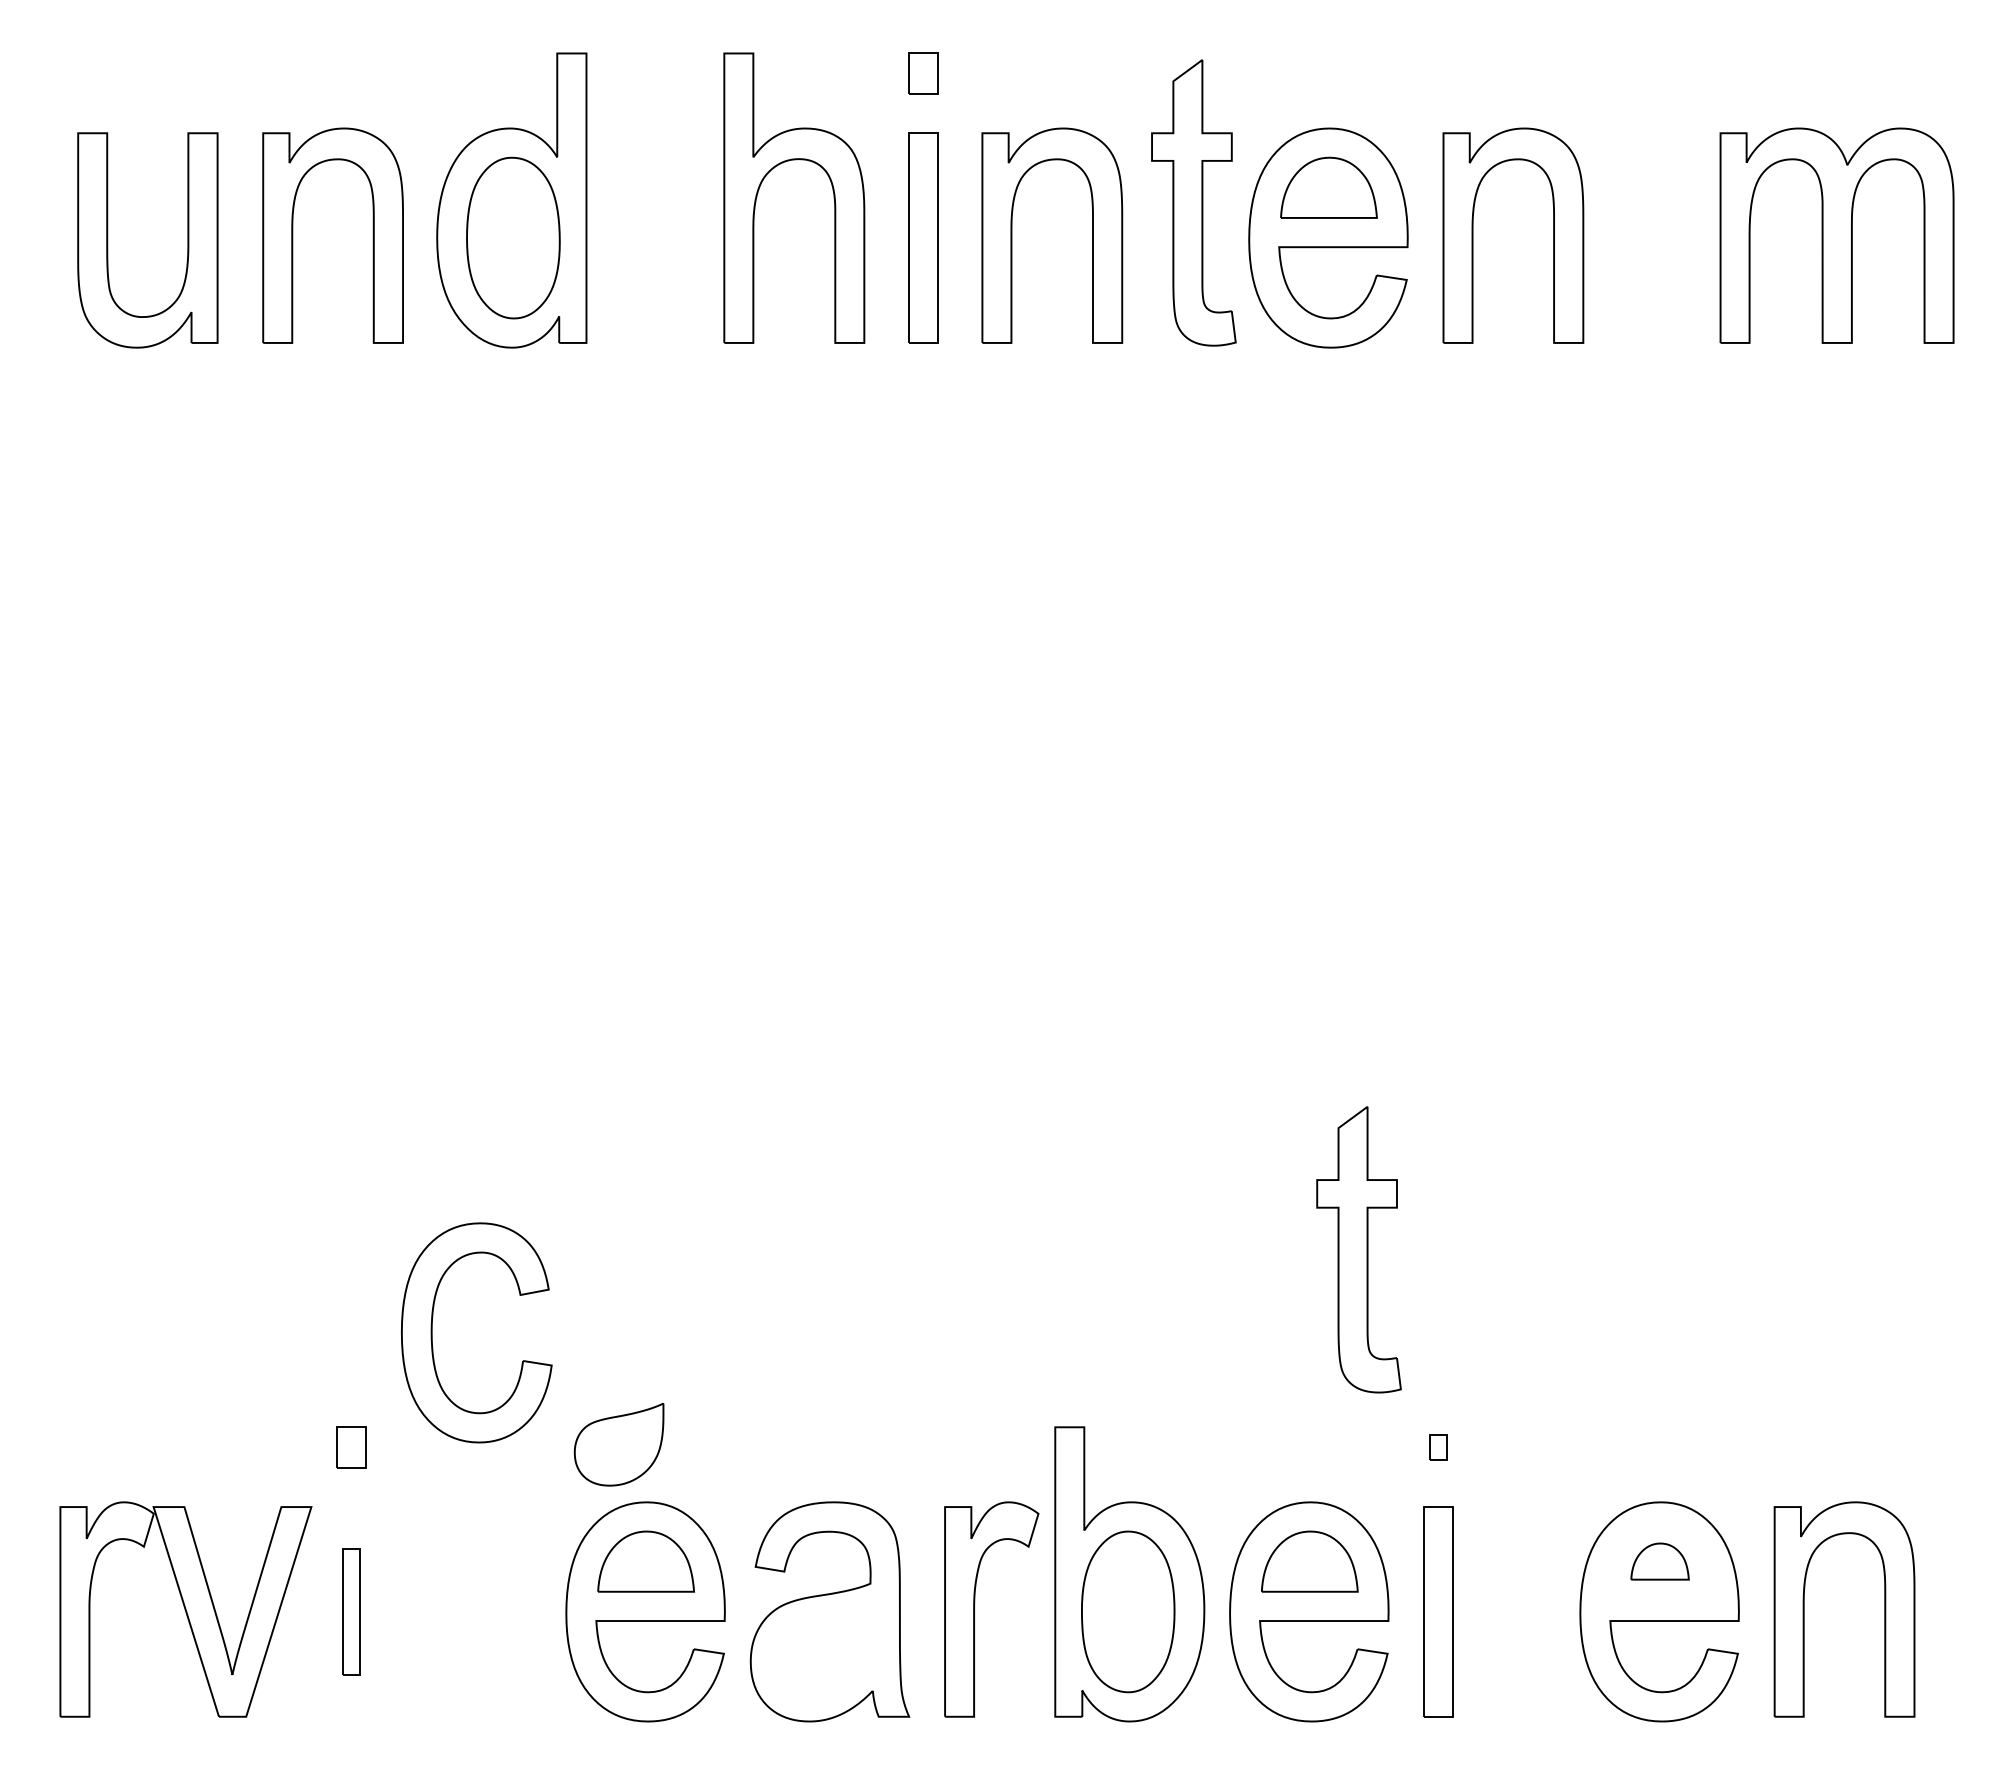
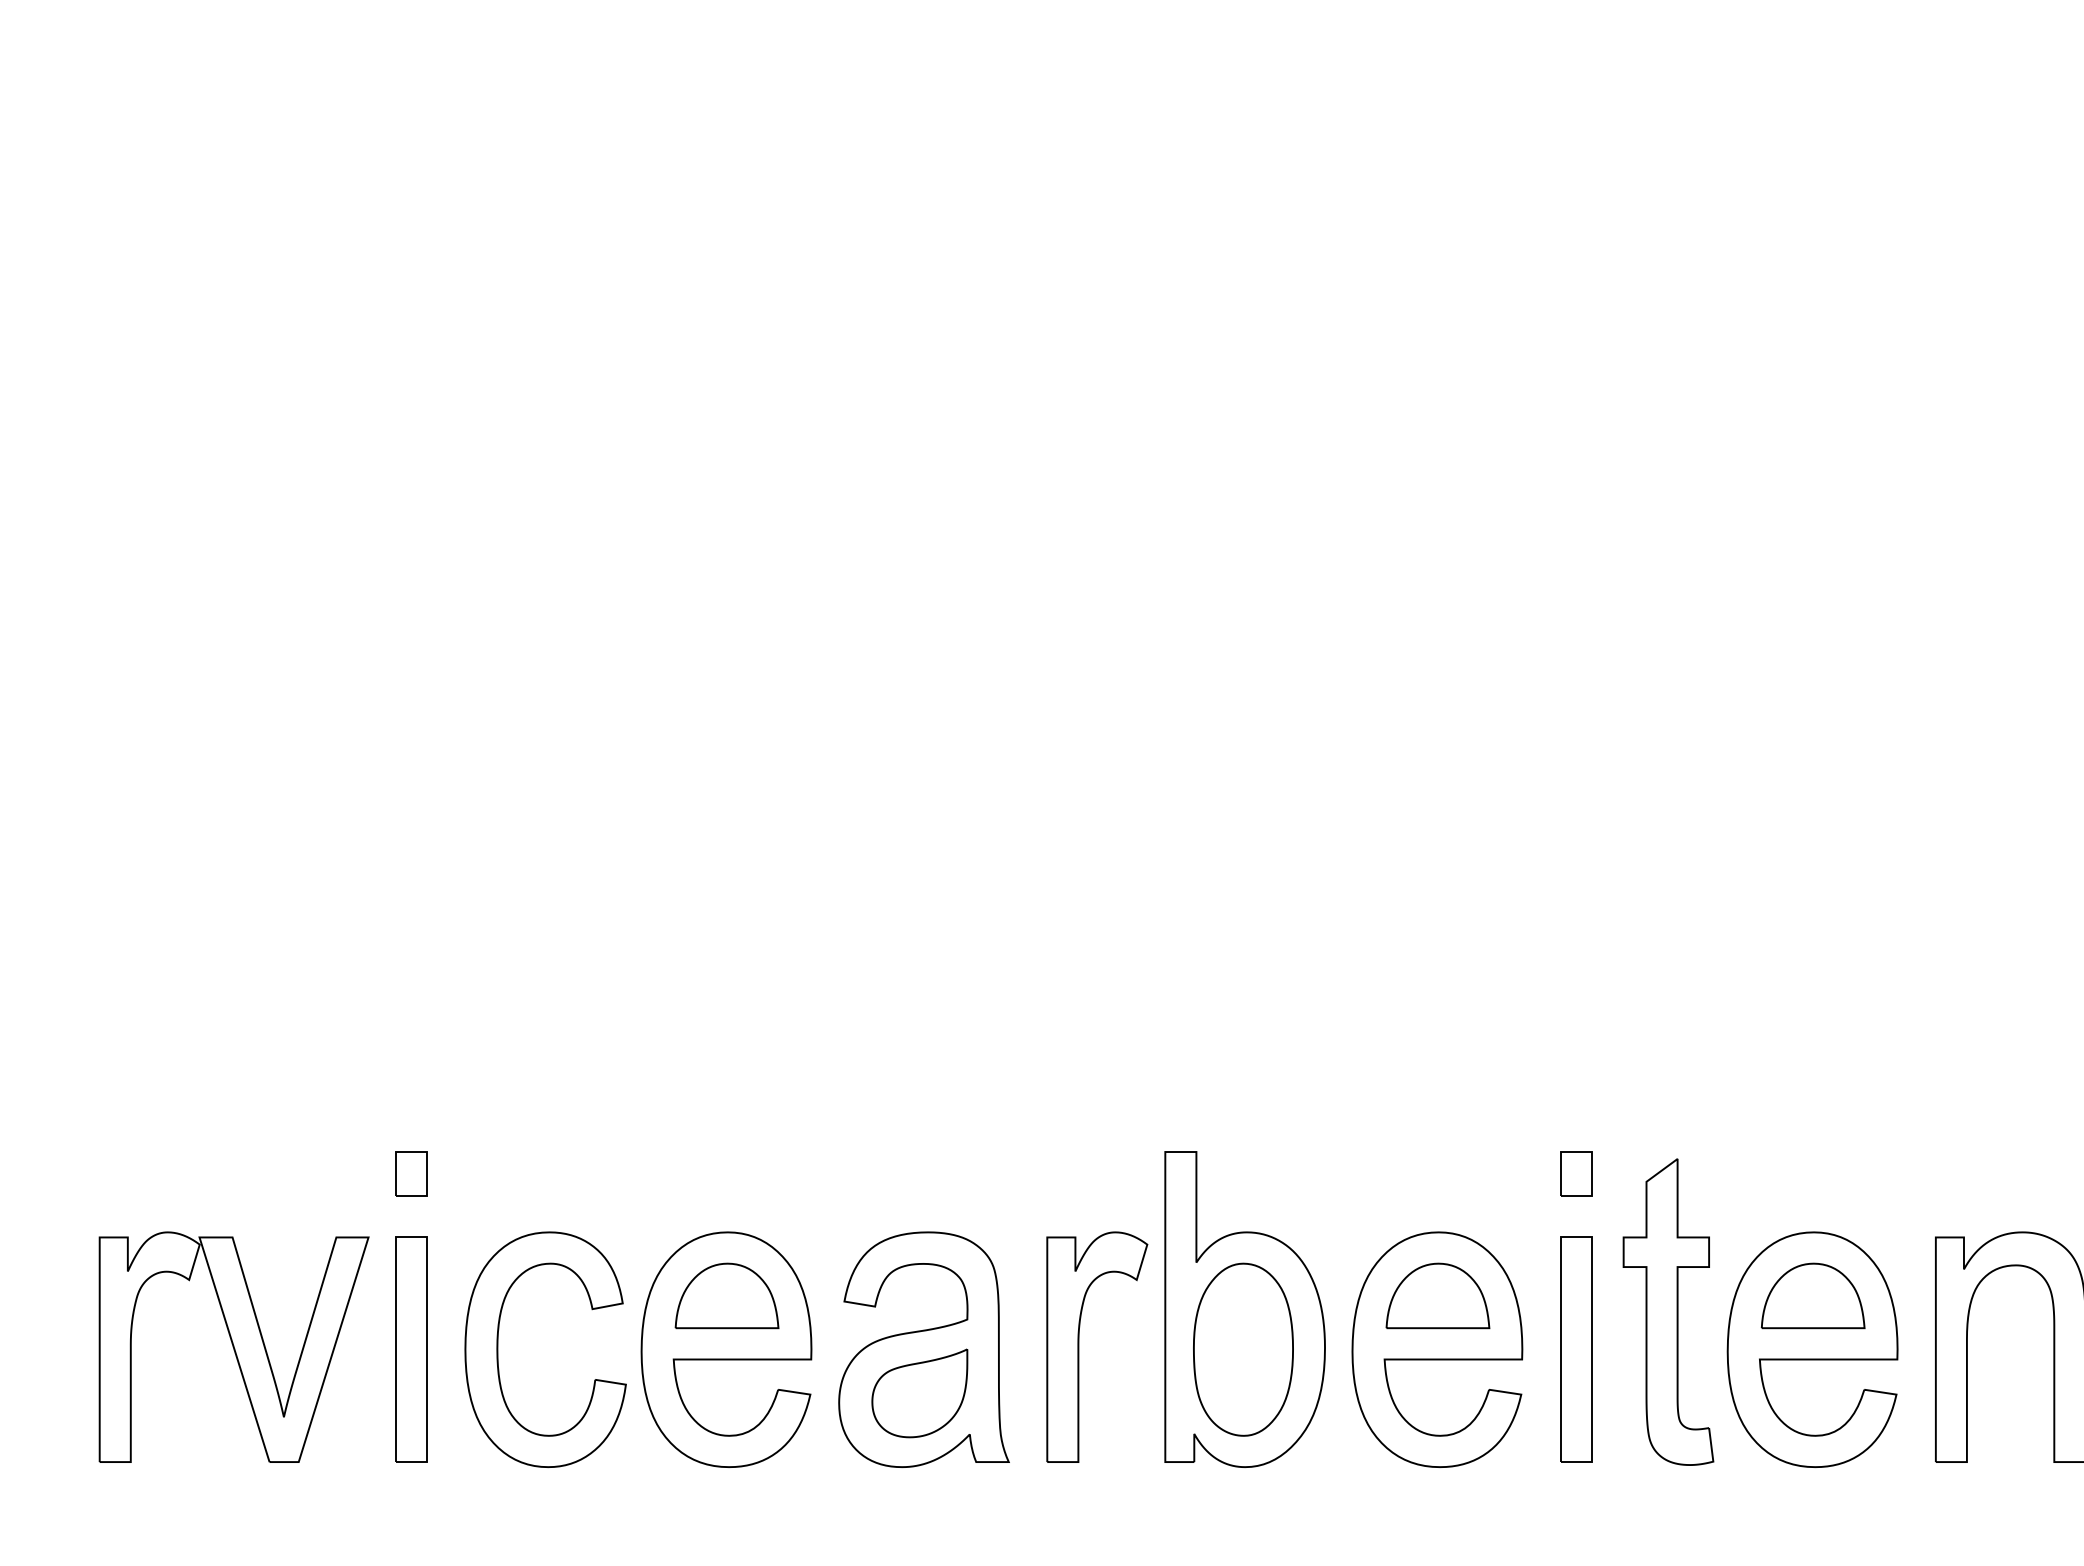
part: (1358, 1249) -> (1667, 1311), moved
part: (432, 1332) -> (498, 1349), moved
part: (618, 1444) -> (919, 1393), moved
part: (1438, 1447) -> (1575, 1173), size x1.67
part: (1659, 1561) -> (1812, 1295), size x1.67
part: (351, 1611) -> (411, 1349), size x1.67

